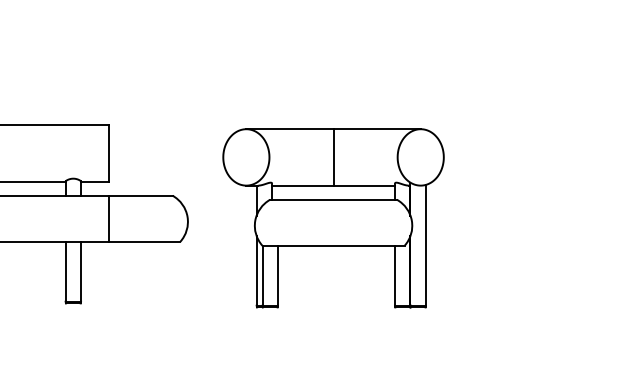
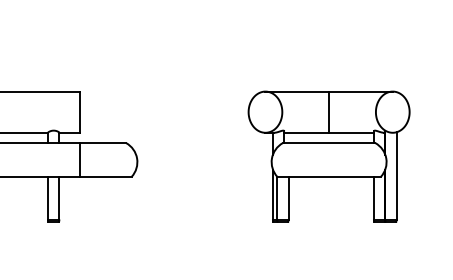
part: (333, 218) -> (329, 156), moved

